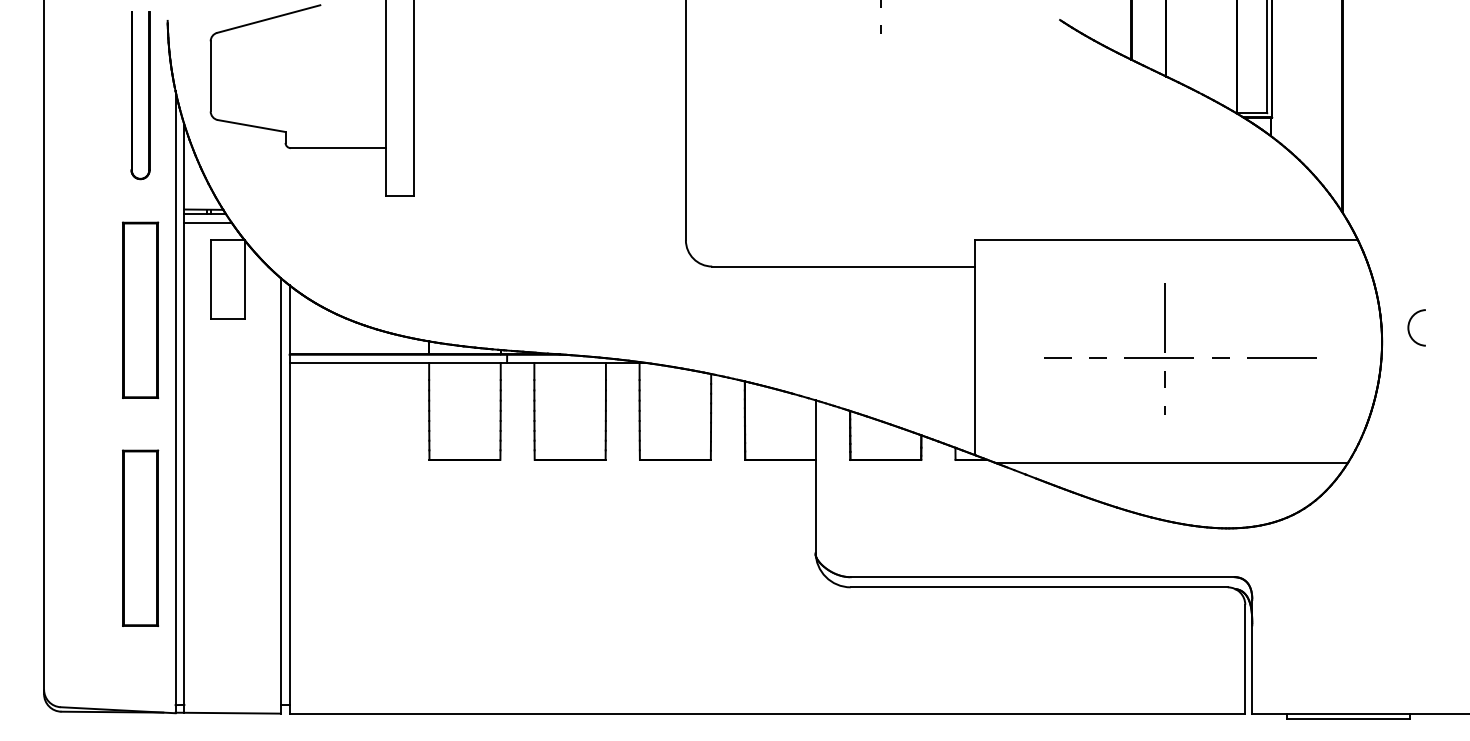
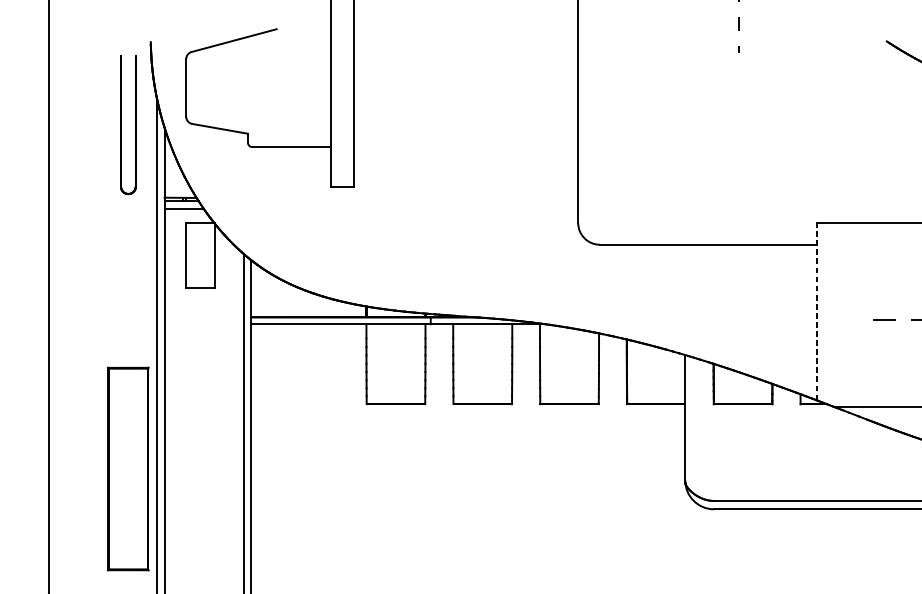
part: (132, 95) -> (121, 125), moved
part: (140, 309) -> (128, 280), removed
line: (975, 347) -> (817, 311), solid -> dashed
part: (140, 537) -> (128, 468), size x1.4

